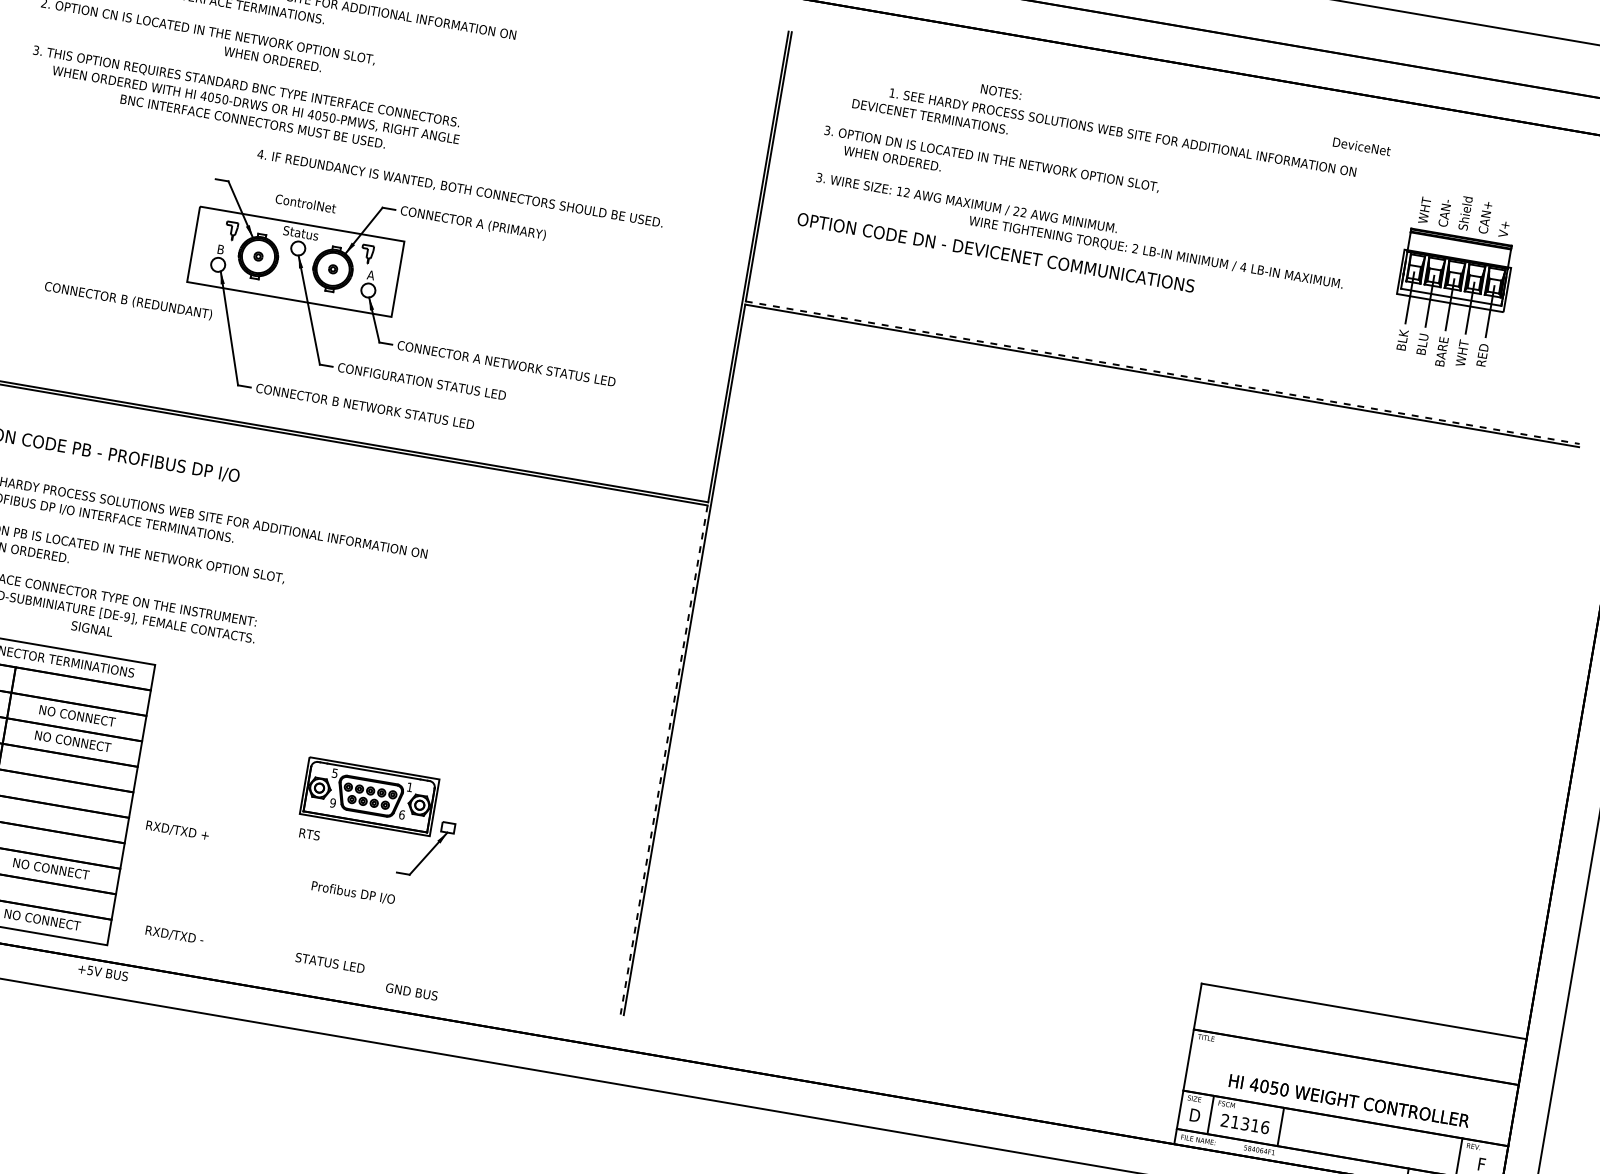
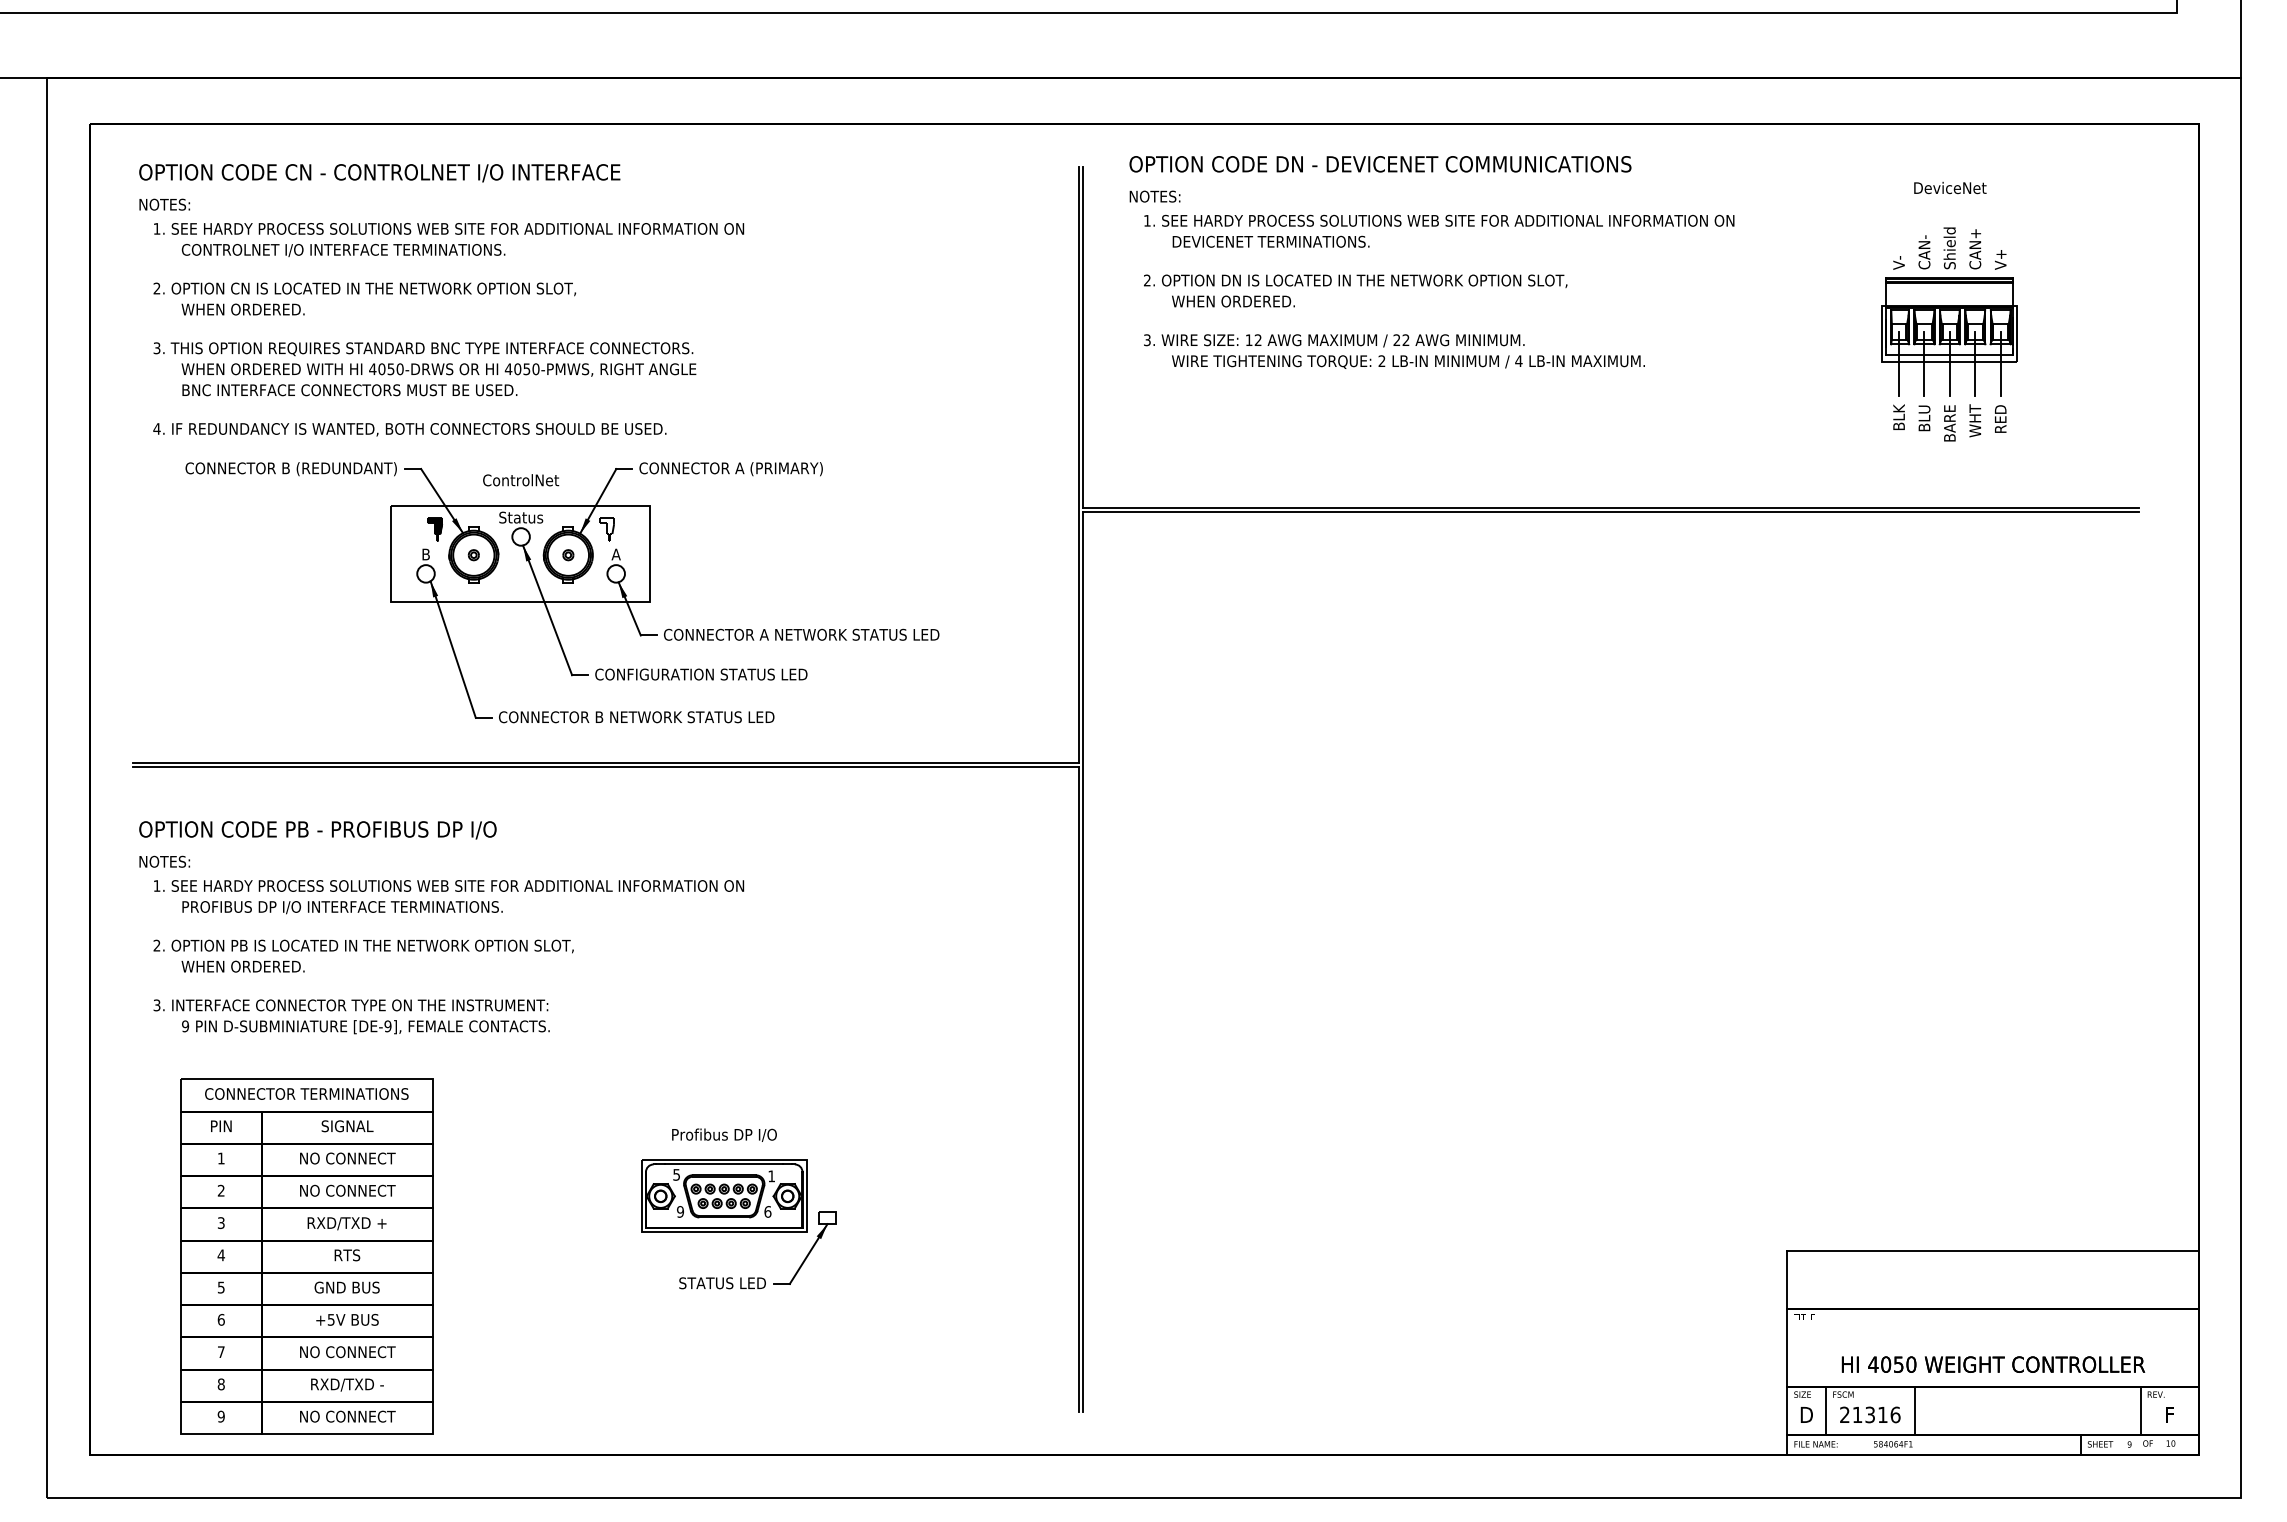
text: (272, 59) -> (242, 309), moved
text: (1000, 91) -> (1154, 196), moved
text: (252, 121) -> (349, 390), moved
text: (827, 130) -> (1147, 280), 3. -> 2.
text: (1123, 132) -> (1439, 220), moved
text: (1362, 146) -> (1950, 187), moved
text: (459, 188) -> (409, 429), moved
text: (1424, 209) -> (1898, 252), WHT -> V-
hatch: (231, 231) -> (435, 529), added
text: (996, 252) -> (1380, 164), moved
text: (1156, 252) -> (1408, 361), moved
text: (127, 301) -> (290, 469), moved
line: (1162, 372) -> (1610, 507), dashed -> solid
text: (92, 629) -> (347, 1126), moved
line: (663, 760) -> (1078, 1089), dashed -> solid
text: (177, 830) -> (346, 1223), moved
text: (309, 834) -> (347, 1255), moved
text: (353, 892) -> (724, 1134), moved
text: (174, 935) -> (347, 1384), moved
text: (330, 963) -> (722, 1283), moved
text: (103, 972) -> (347, 1319), moved
text: (411, 991) -> (346, 1287), moved

